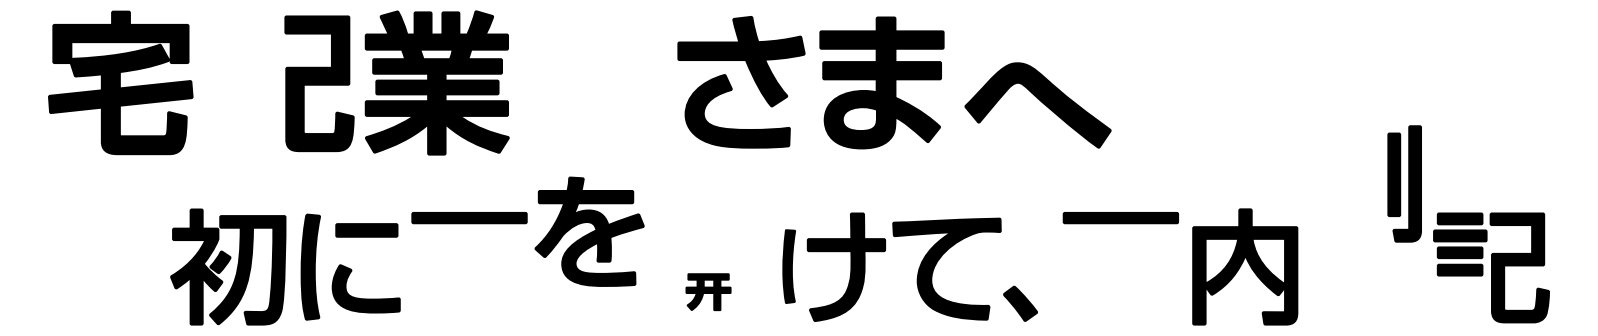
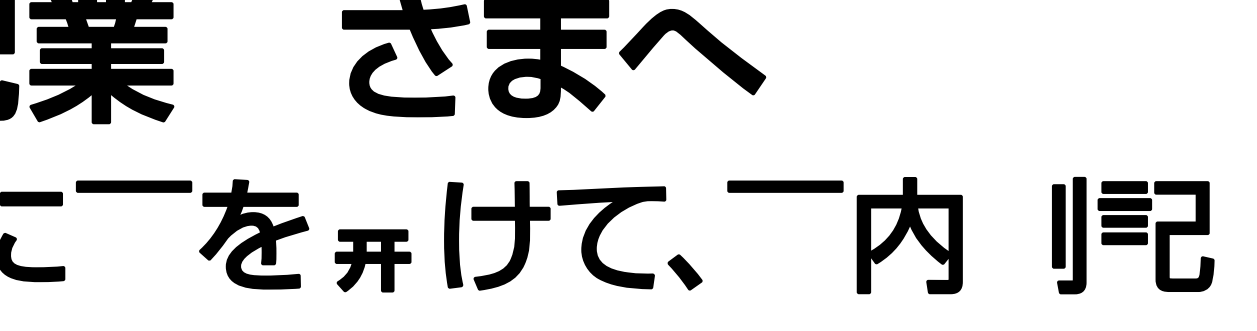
part: (1037, 105) -> (692, 52), moved
part: (1404, 183) -> (1069, 235), moved
part: (589, 231) -> (254, 234), moved
part: (788, 266) -> (453, 235), size x1.43
part: (708, 291) -> (373, 260), size x1.67

